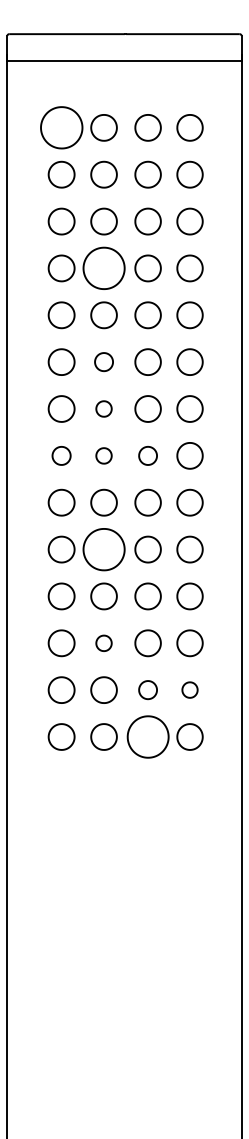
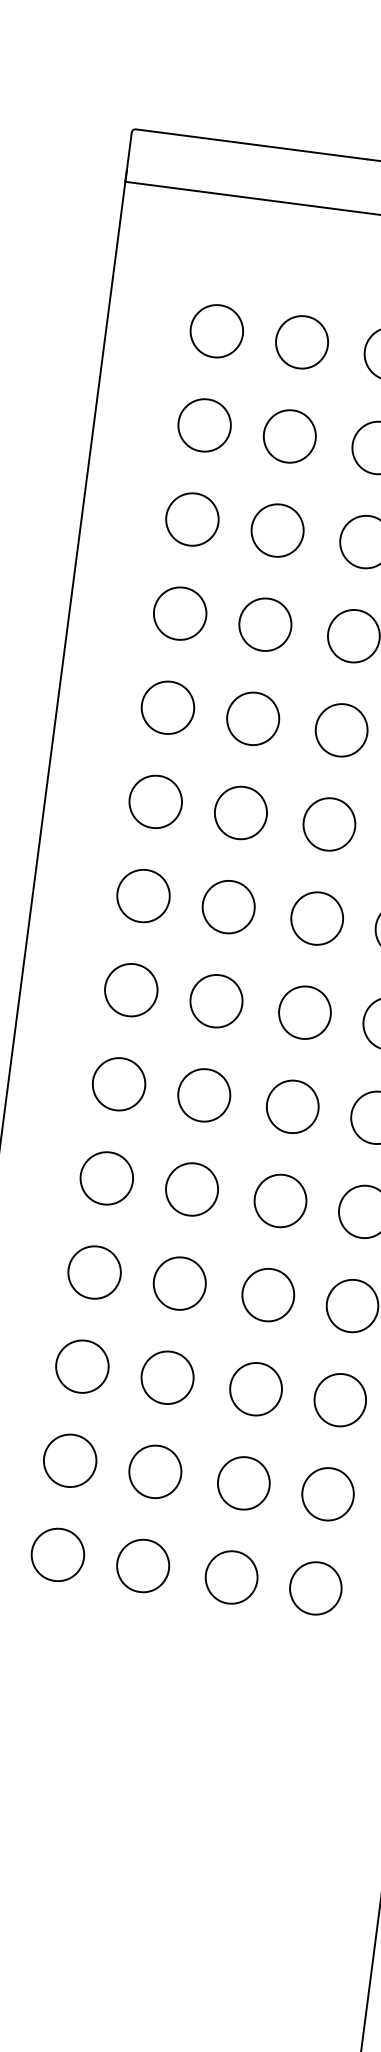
part: (61, 127) -> (216, 330), size x0.62
part: (103, 268) -> (264, 624), size x0.62
part: (103, 361) -> (239, 811), size x1.43
part: (103, 408) -> (227, 905), size x1.67
part: (61, 455) -> (131, 989), size x1.43
part: (103, 455) -> (215, 1000), size x1.67
part: (147, 455) -> (303, 1011), size x1.43
part: (103, 549) -> (190, 1189), size x0.62
part: (103, 643) -> (166, 1377), size x1.67
part: (147, 689) -> (242, 1481), size x1.43
part: (189, 689) -> (327, 1492), size x1.67
part: (147, 736) -> (230, 1576), size x0.62

